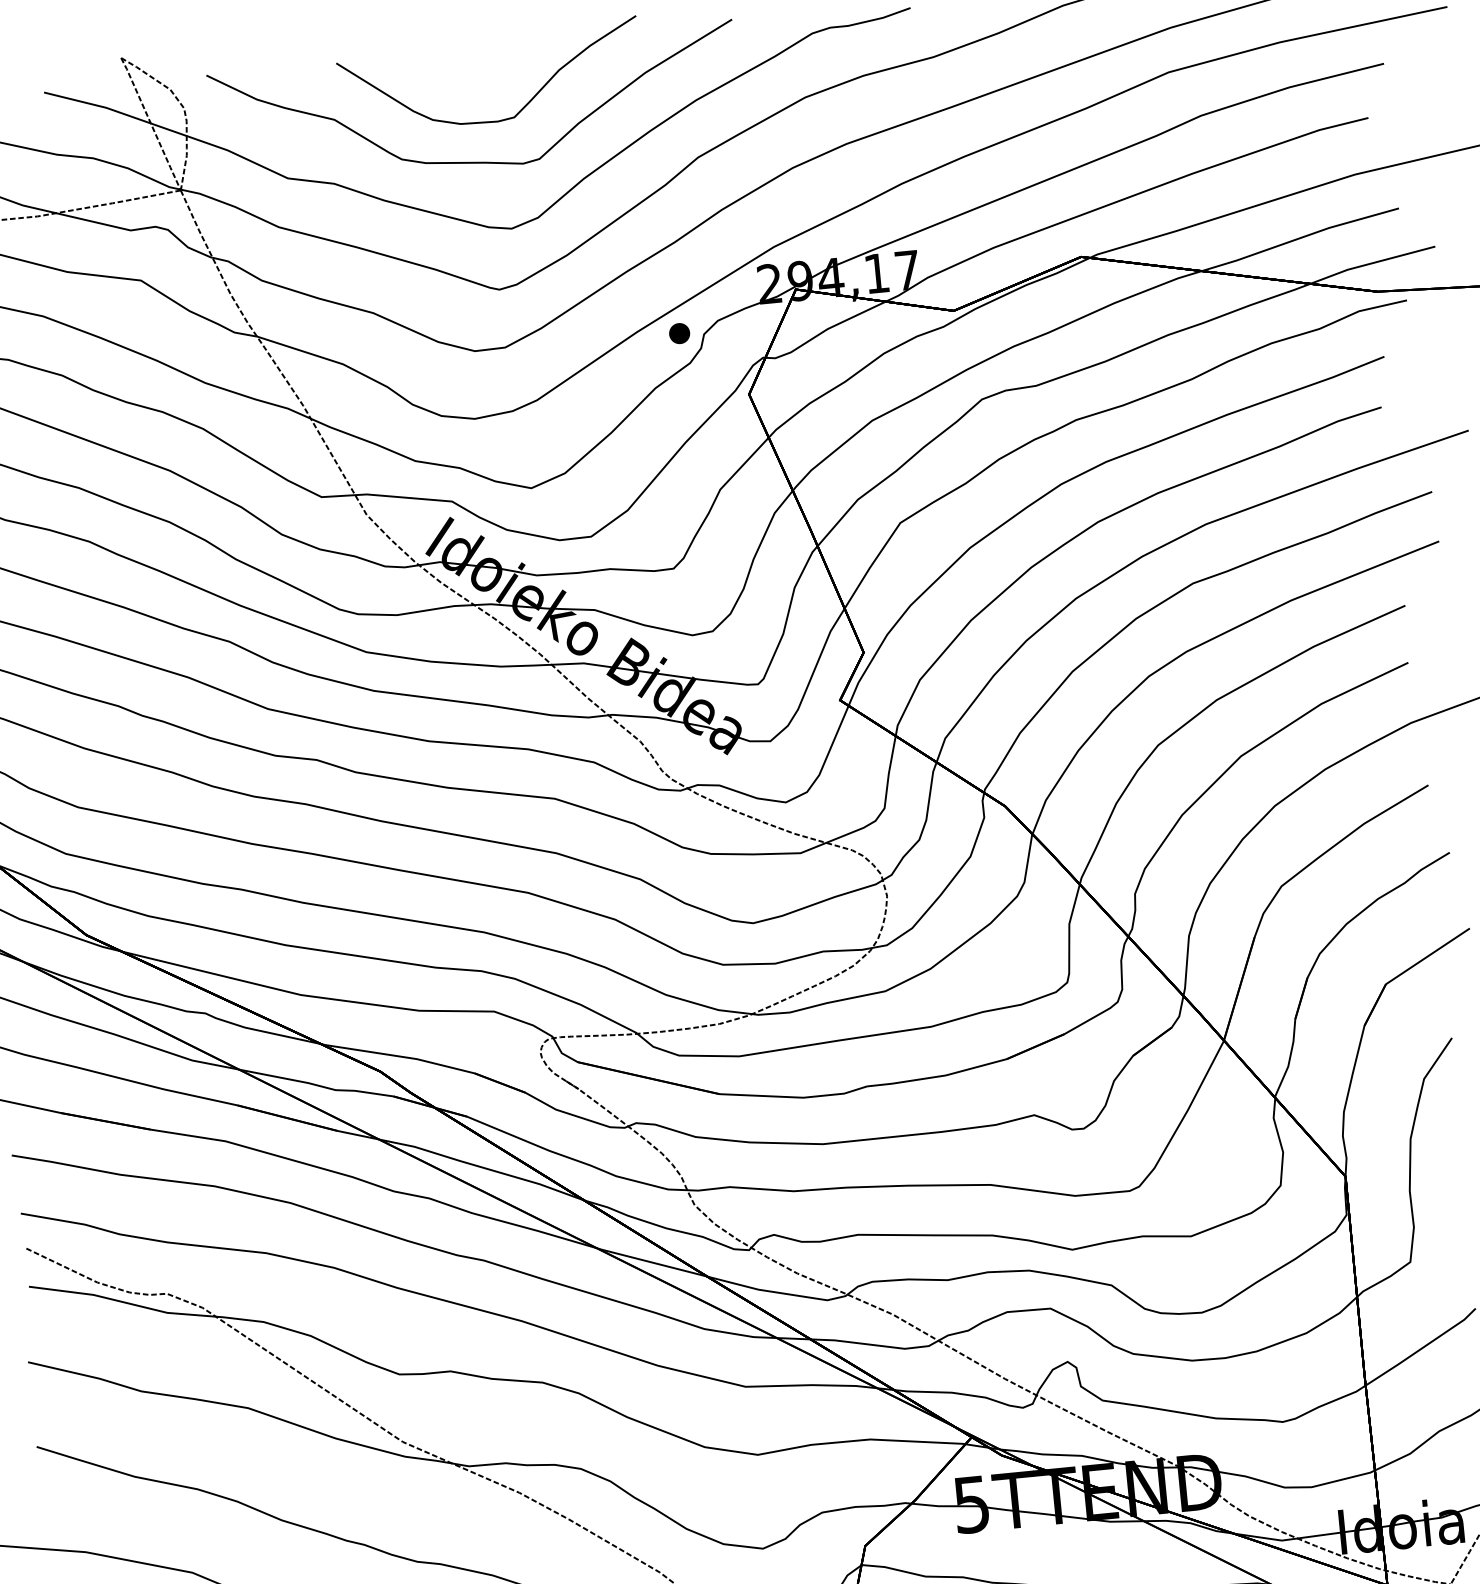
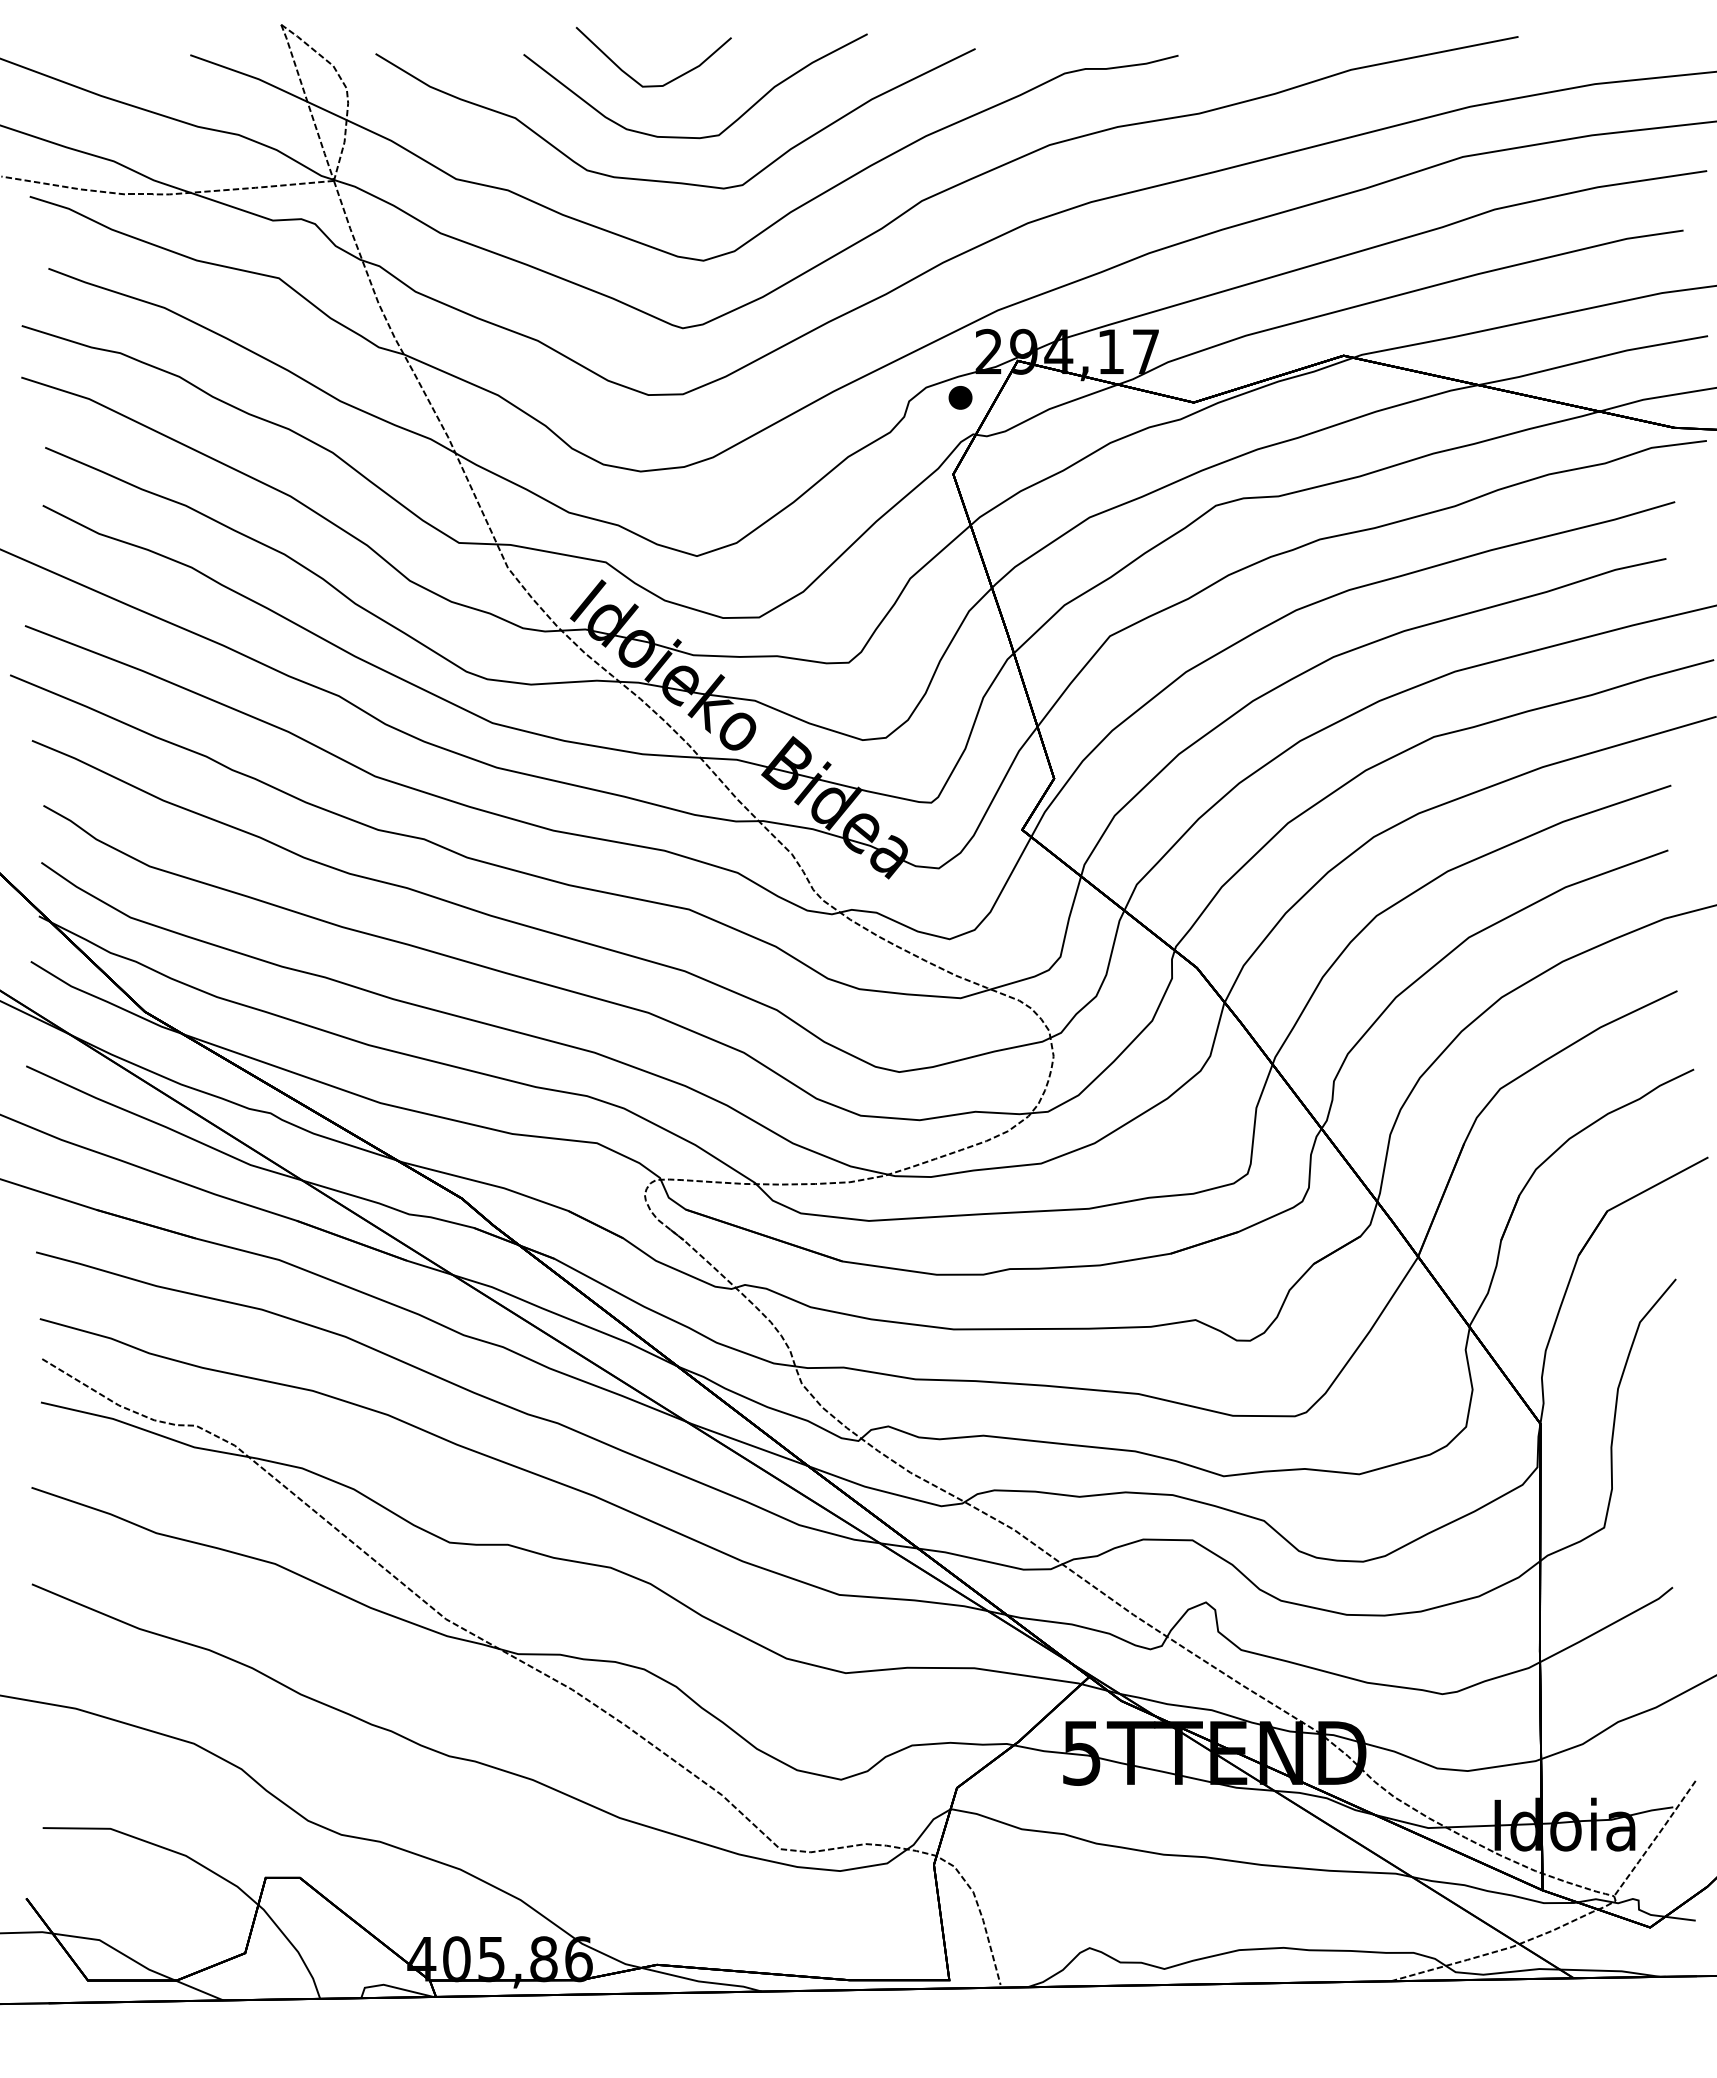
curve: (452, 79) -> (653, 85), added
part: (679, 333) -> (960, 397), moved

